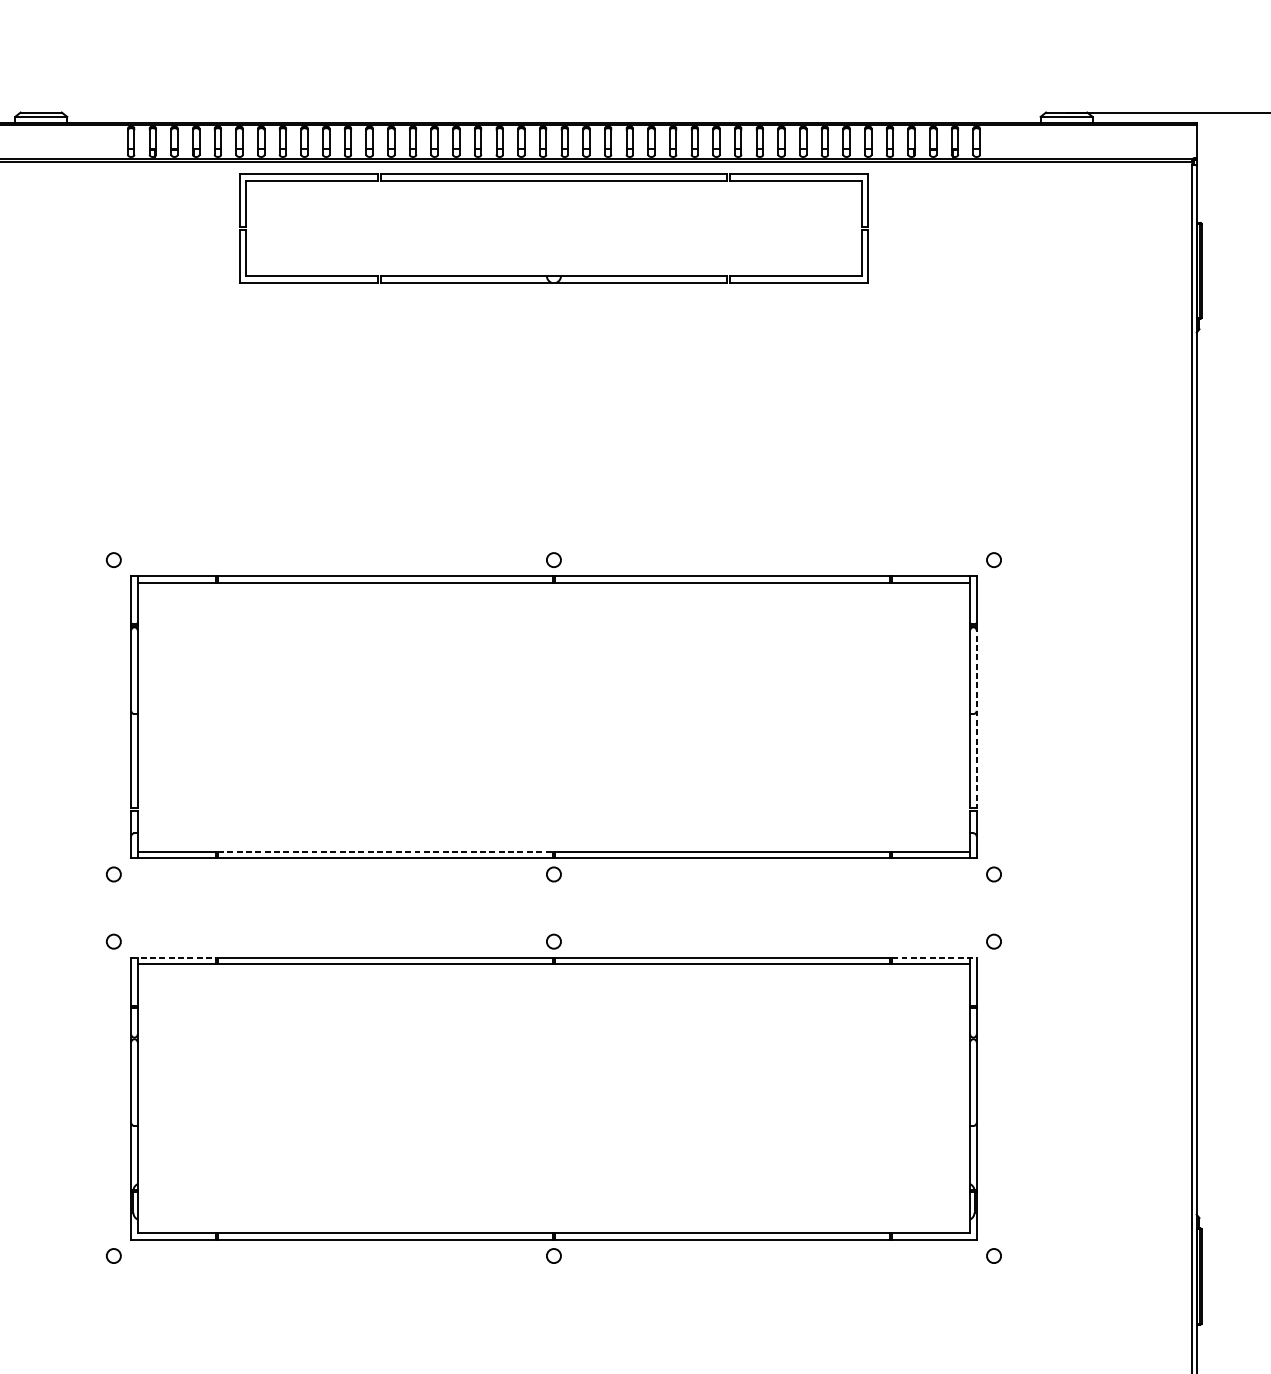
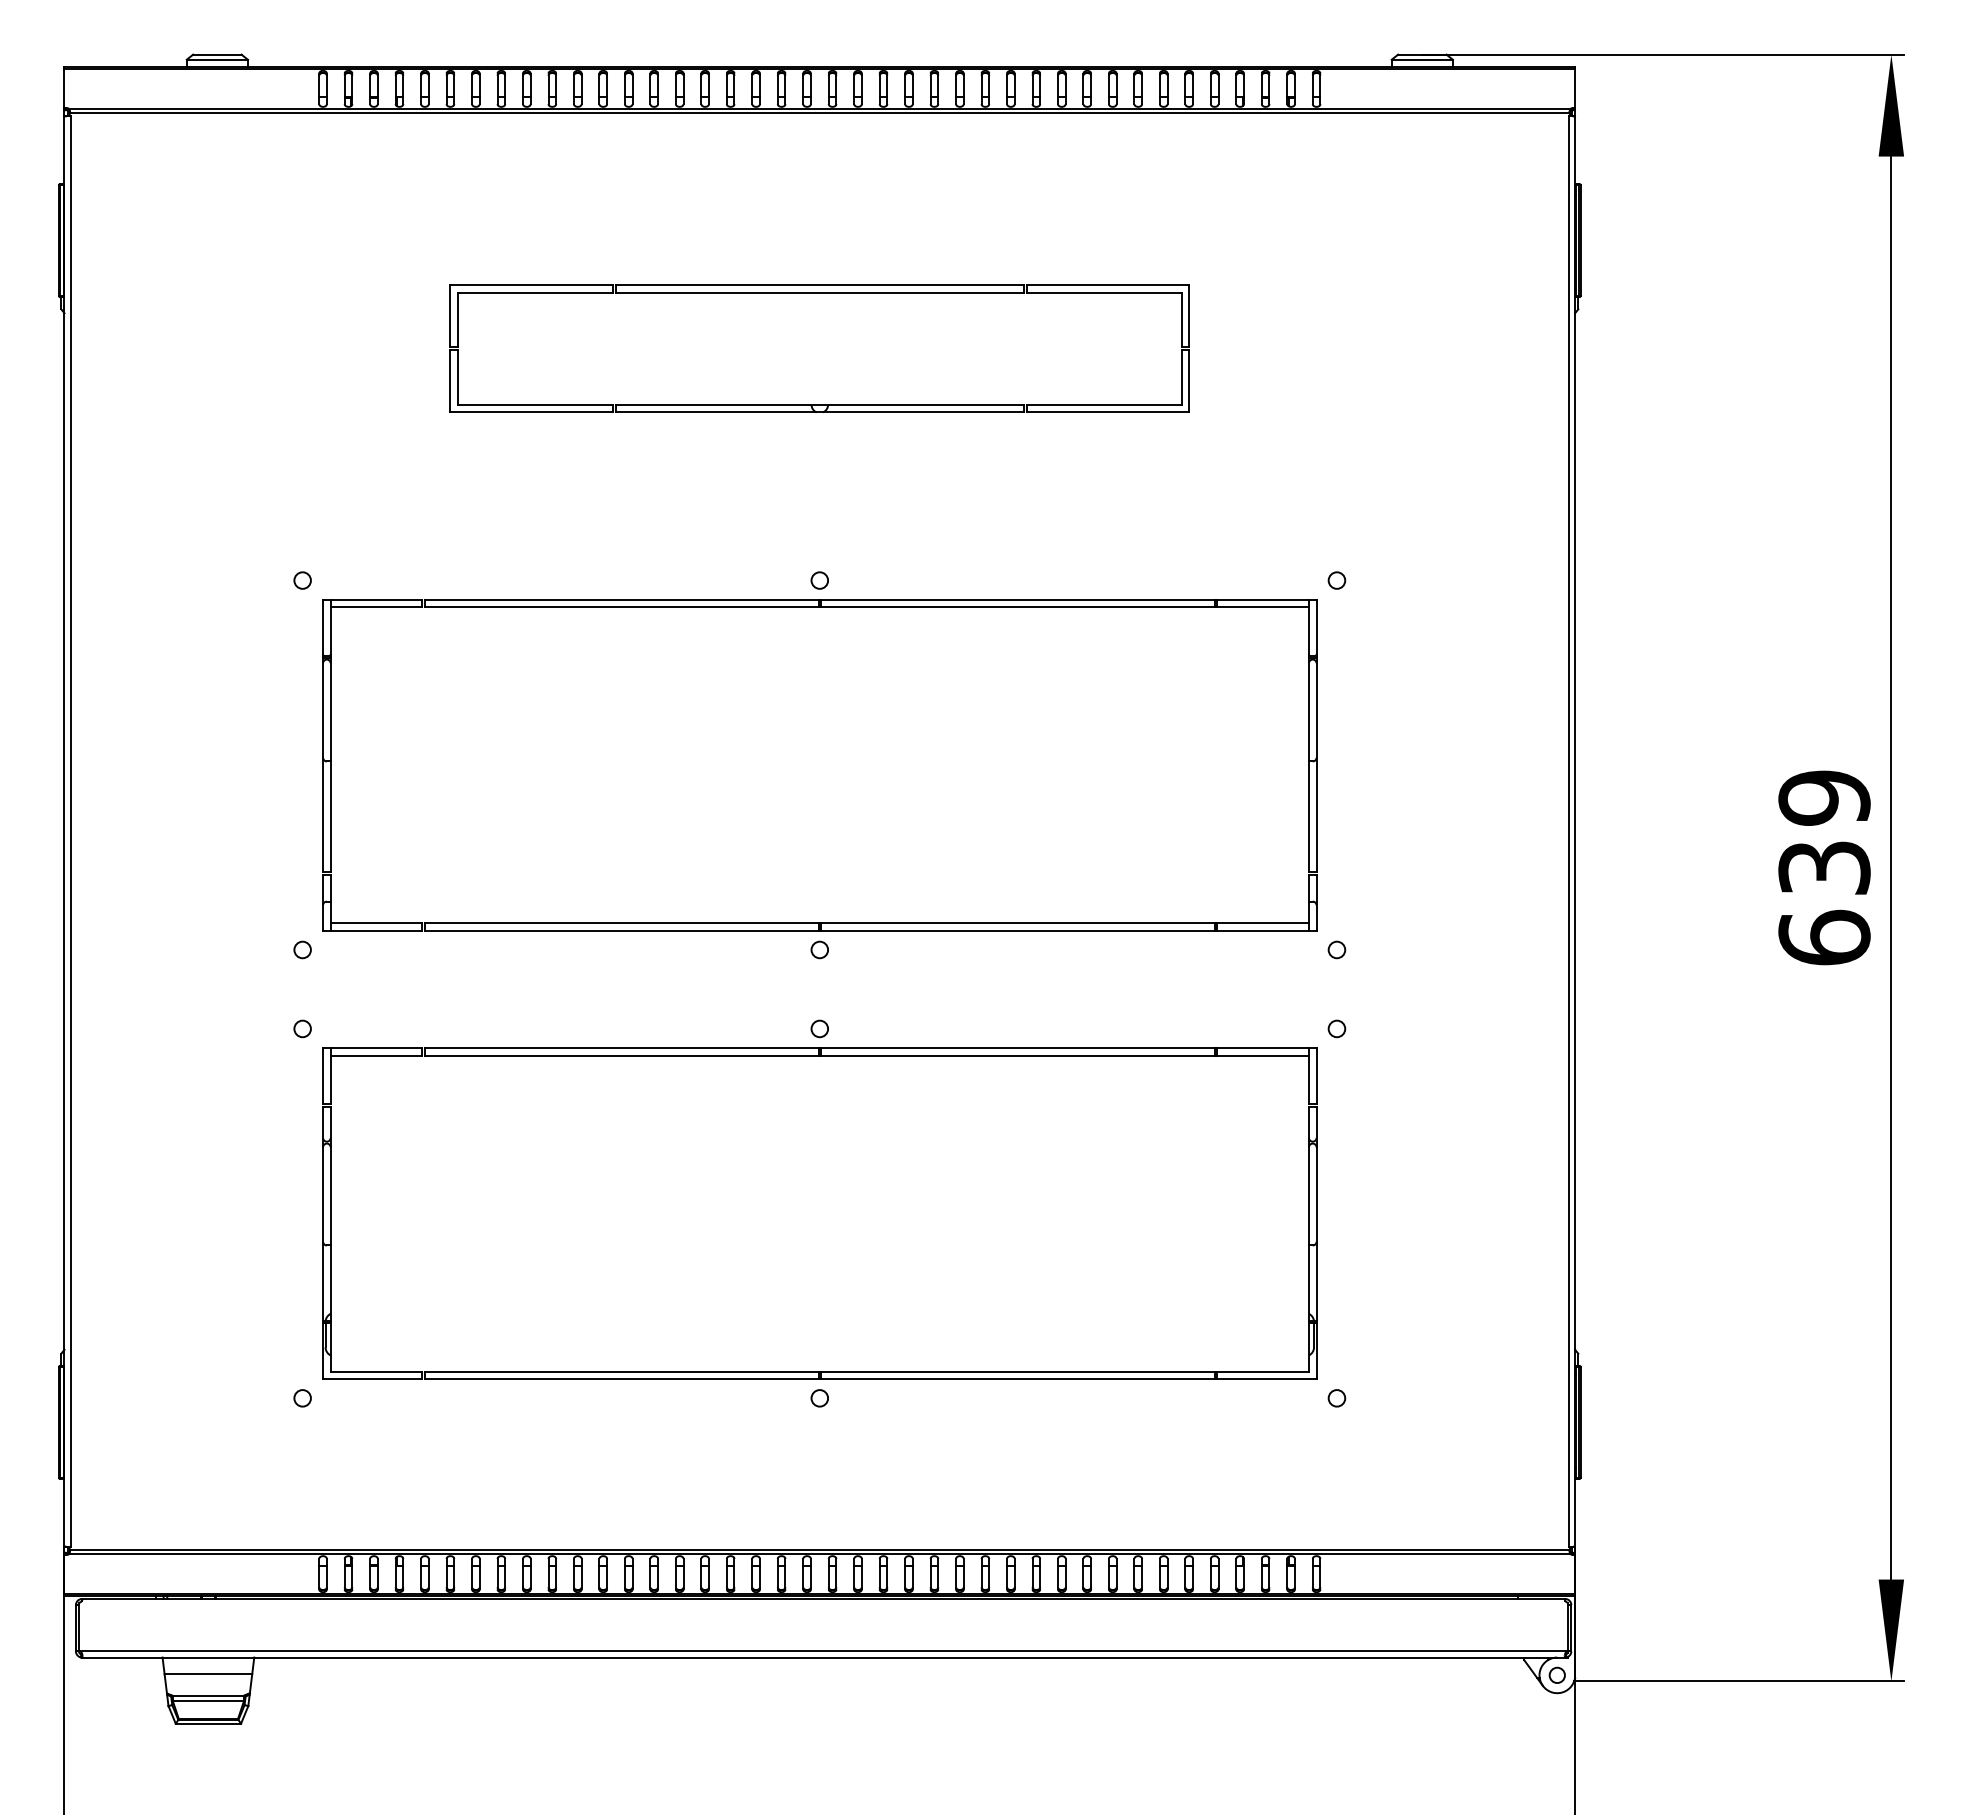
part: (553, 181) -> (819, 293), moved
line: (976, 717) -> (1316, 765), dashed -> solid
line: (385, 851) -> (621, 923), dashed -> solid
line: (173, 958) -> (372, 1048), dashed -> solid
line: (934, 958) -> (1266, 1048), dashed -> solid

